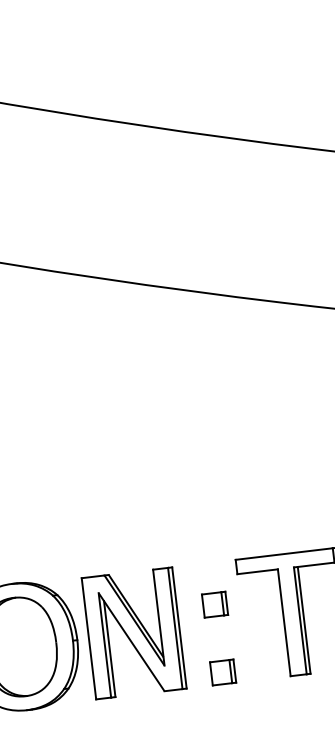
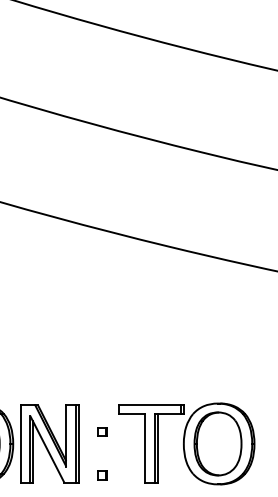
part: (214, 604) -> (102, 431), size x0.6
part: (222, 672) -> (102, 475), size x0.6

